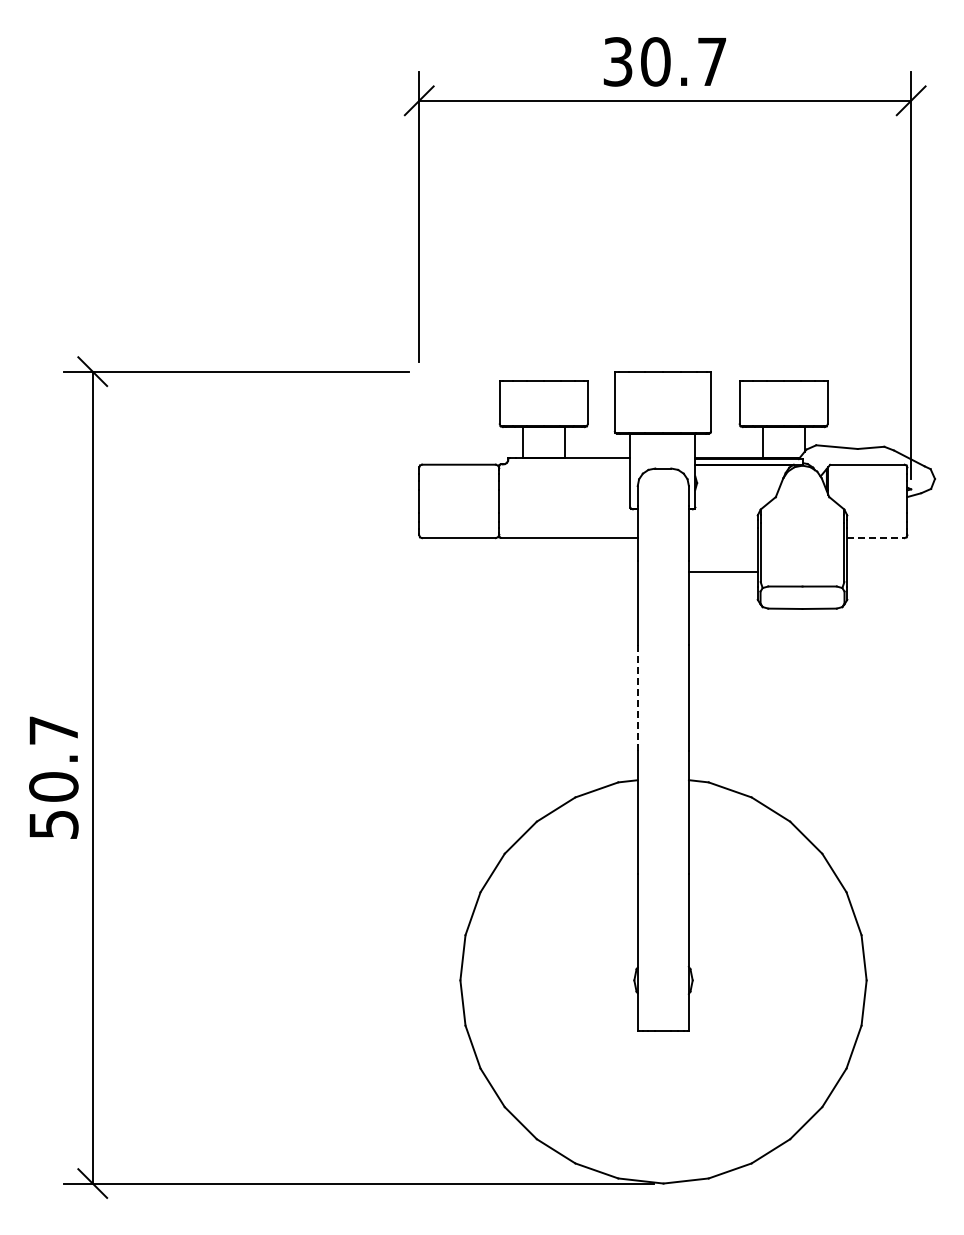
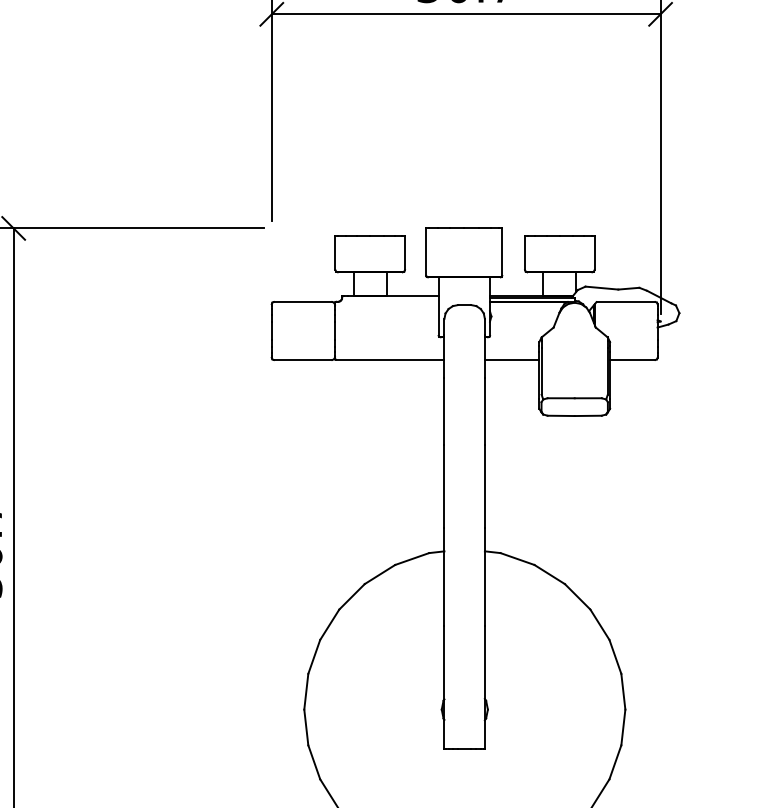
line: (876, 538) -> (633, 360), dashed -> solid
line: (722, 571) -> (511, 359), moved
line: (637, 697) -> (444, 485), dashed -> solid

